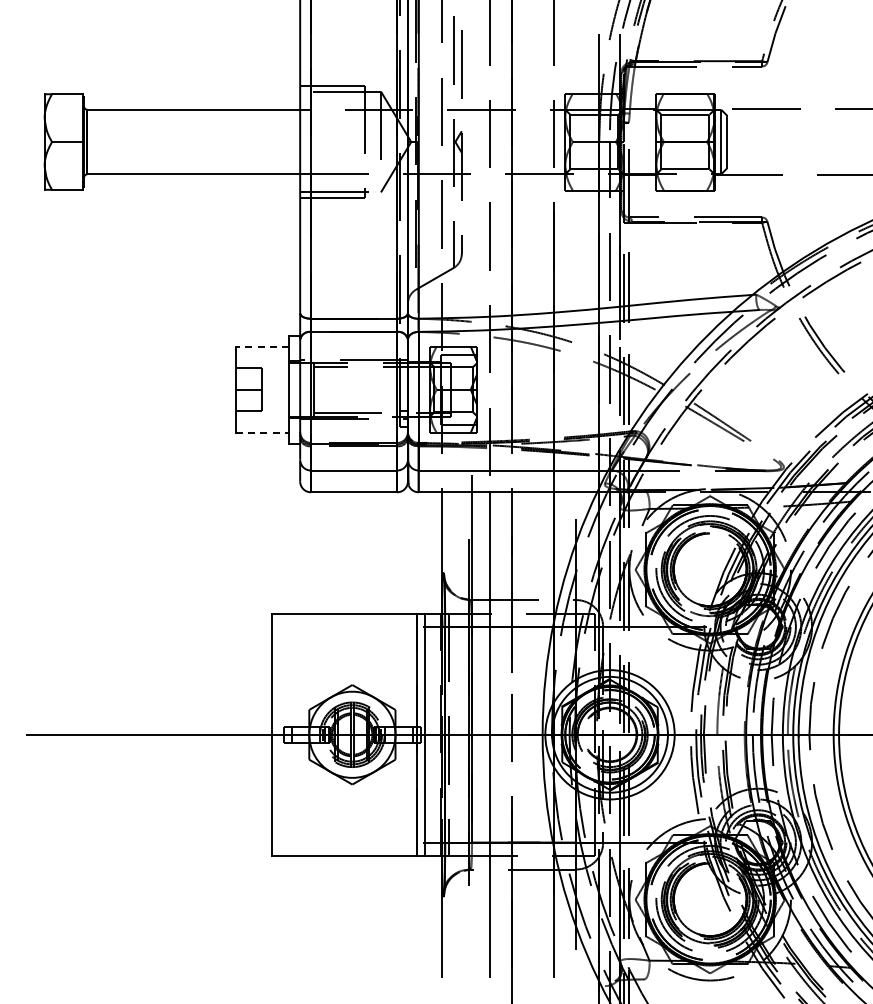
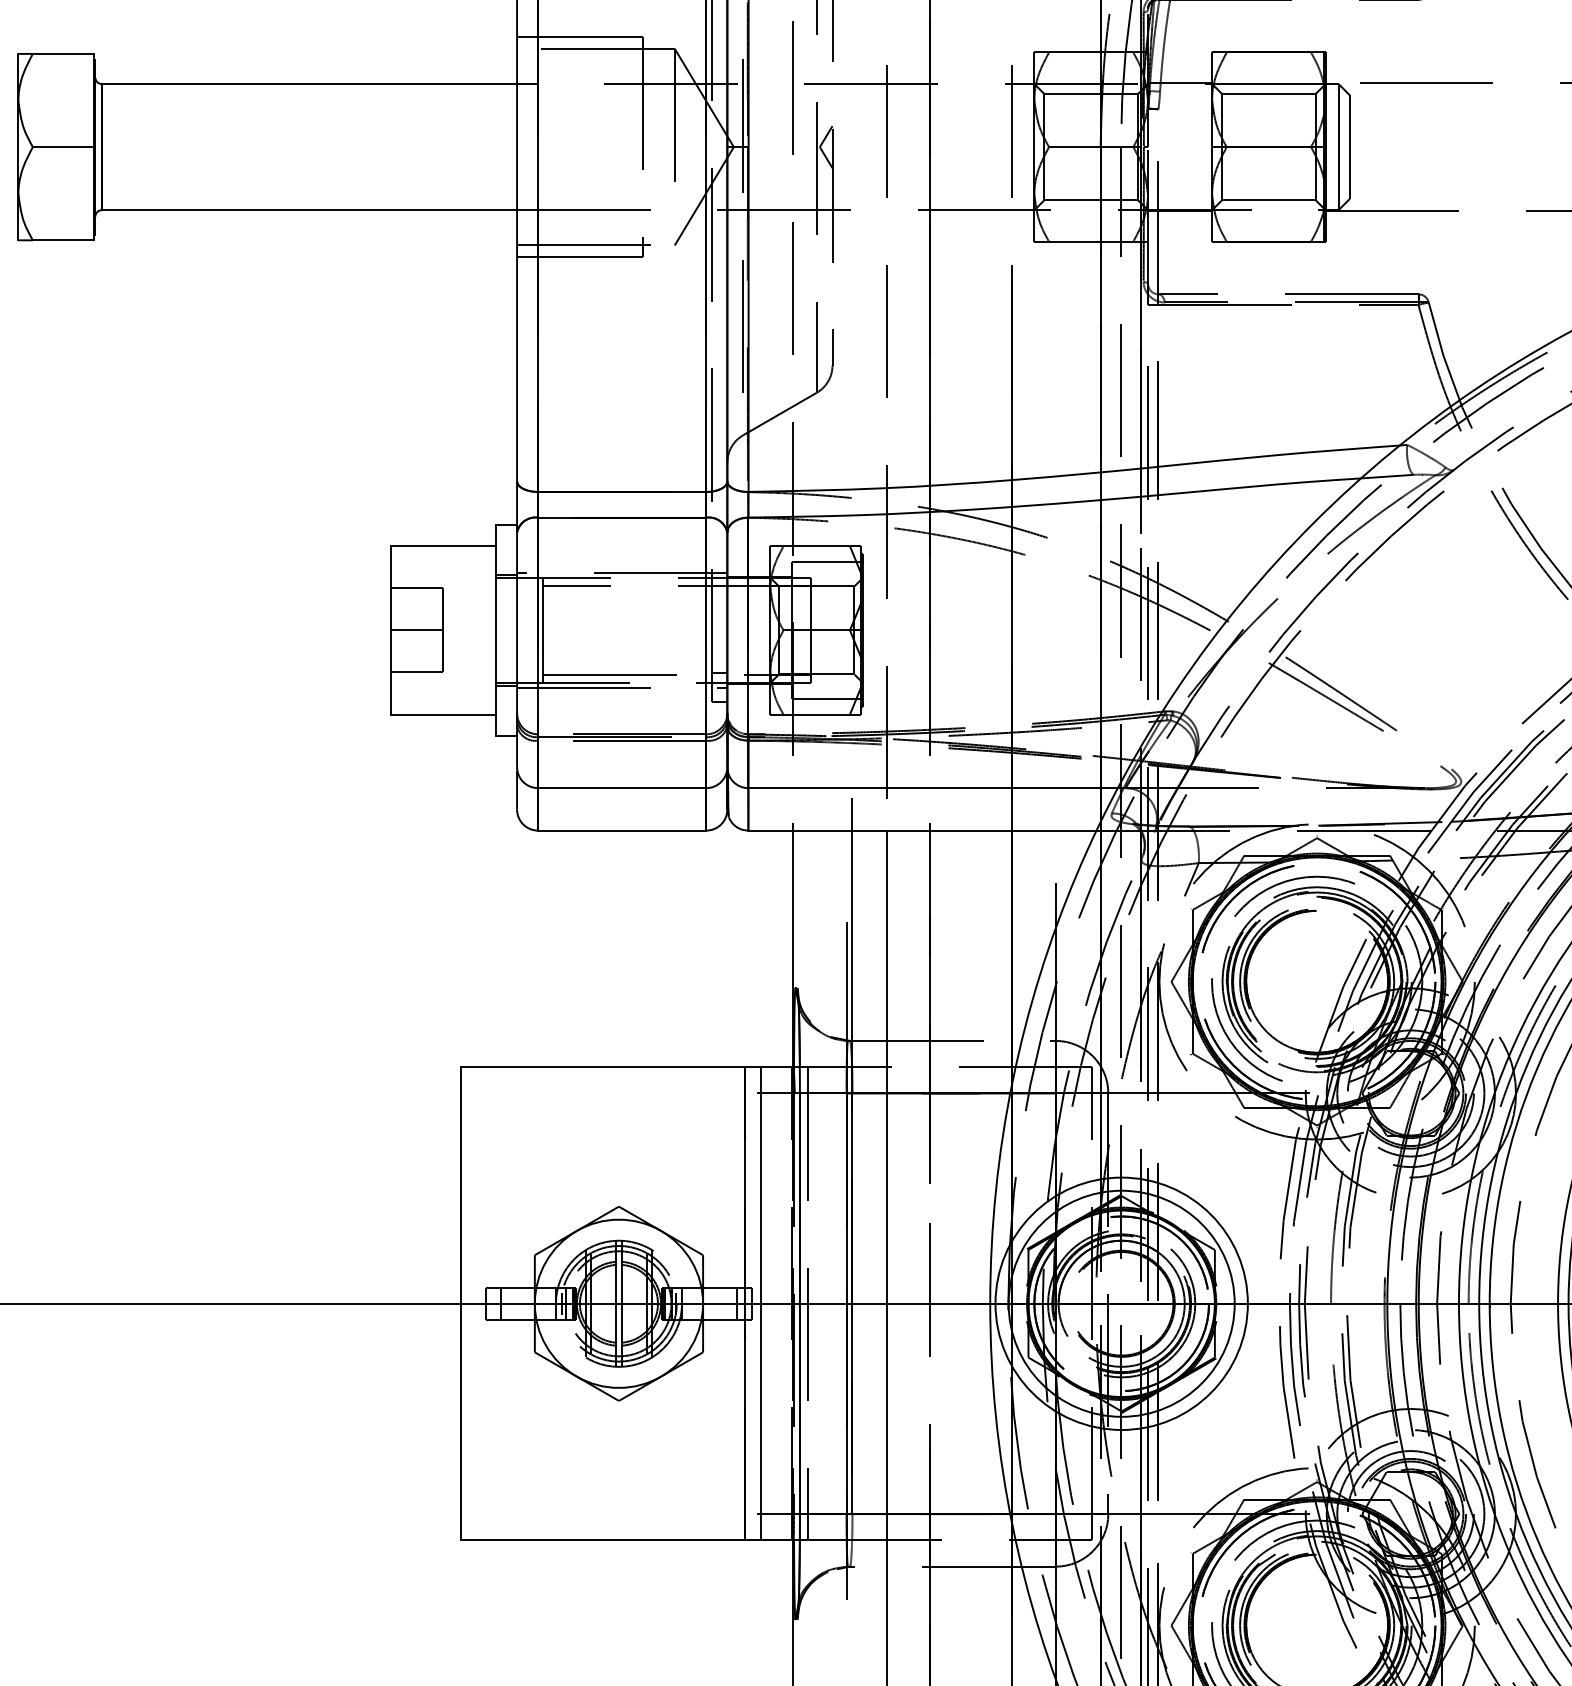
line: (262, 346) -> (443, 546), dashed -> solid
line: (262, 432) -> (443, 713), dashed -> solid

